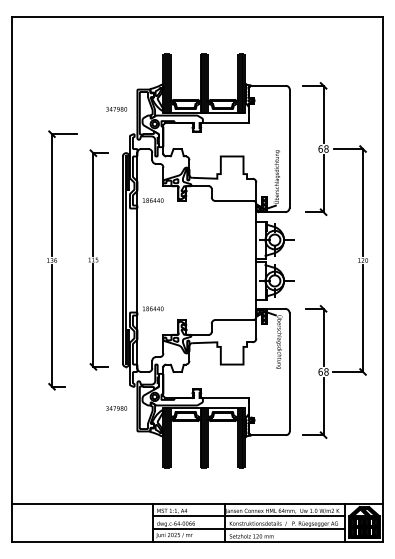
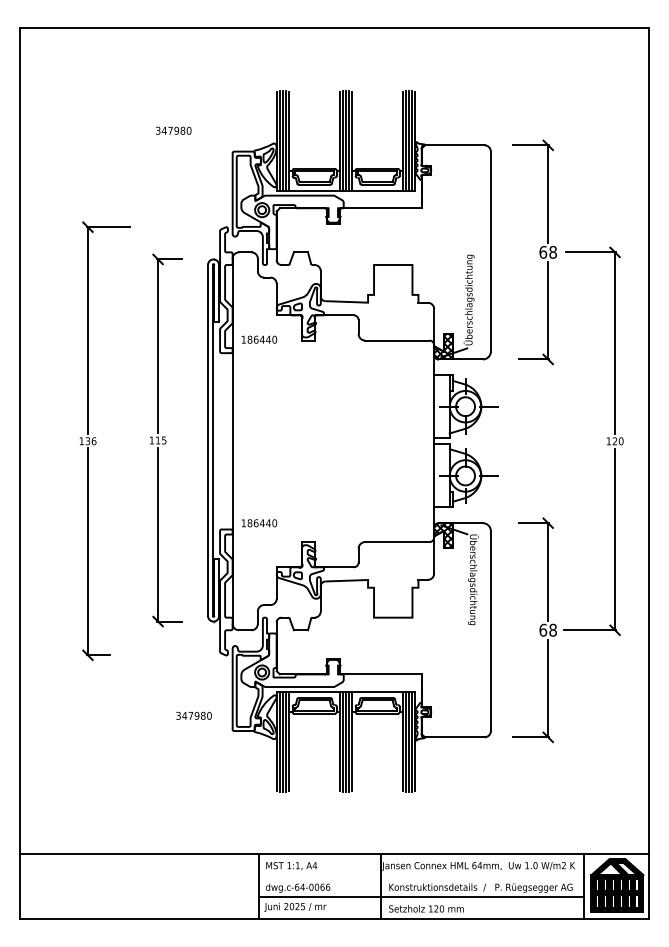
text: (116, 109) -> (173, 131), moved
text: (116, 408) -> (193, 715), moved
line: (248, 516) -> (420, 875), removed

